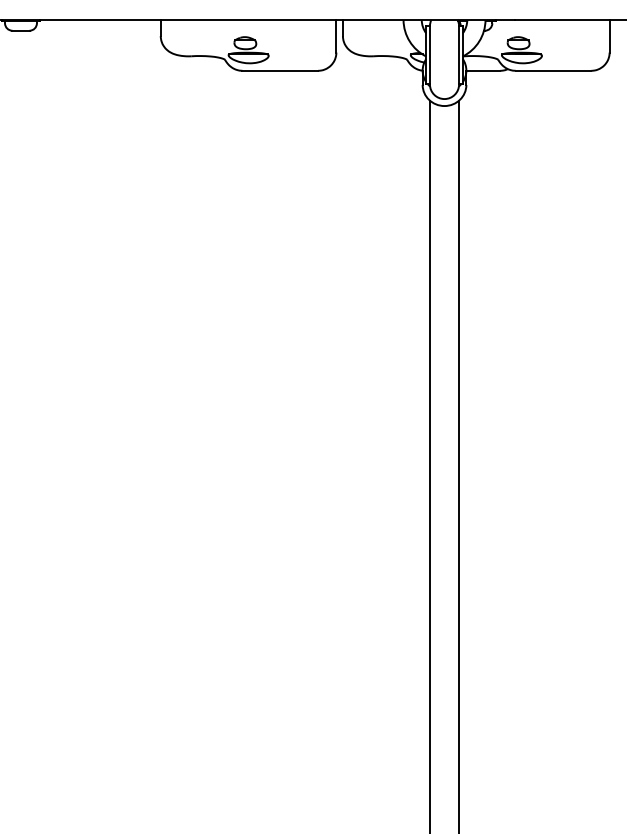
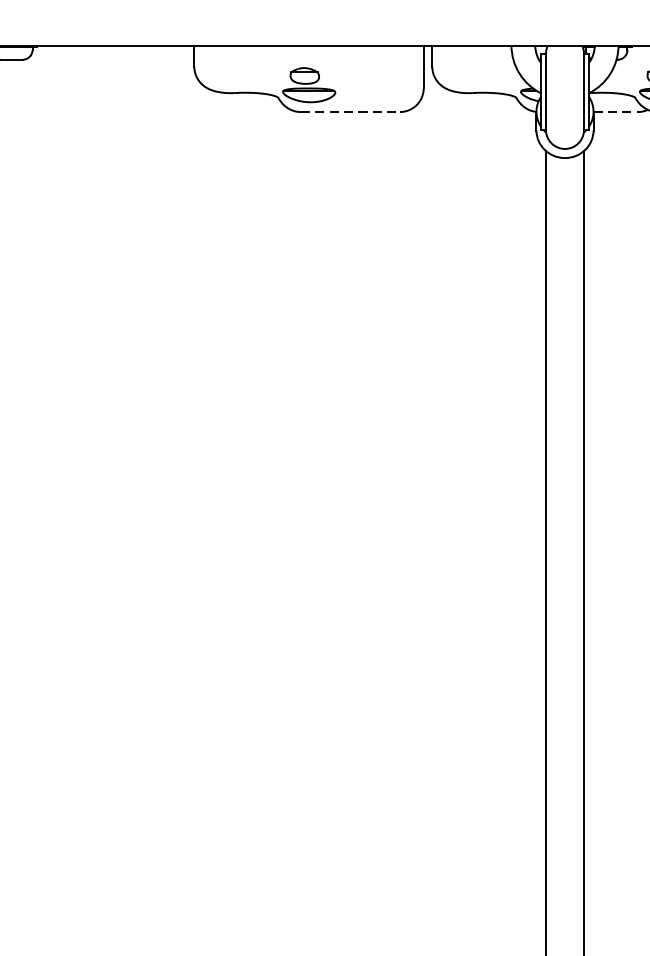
line: (280, 70) -> (350, 111), solid -> dashed
line: (483, 70) -> (615, 111), solid -> dashed

